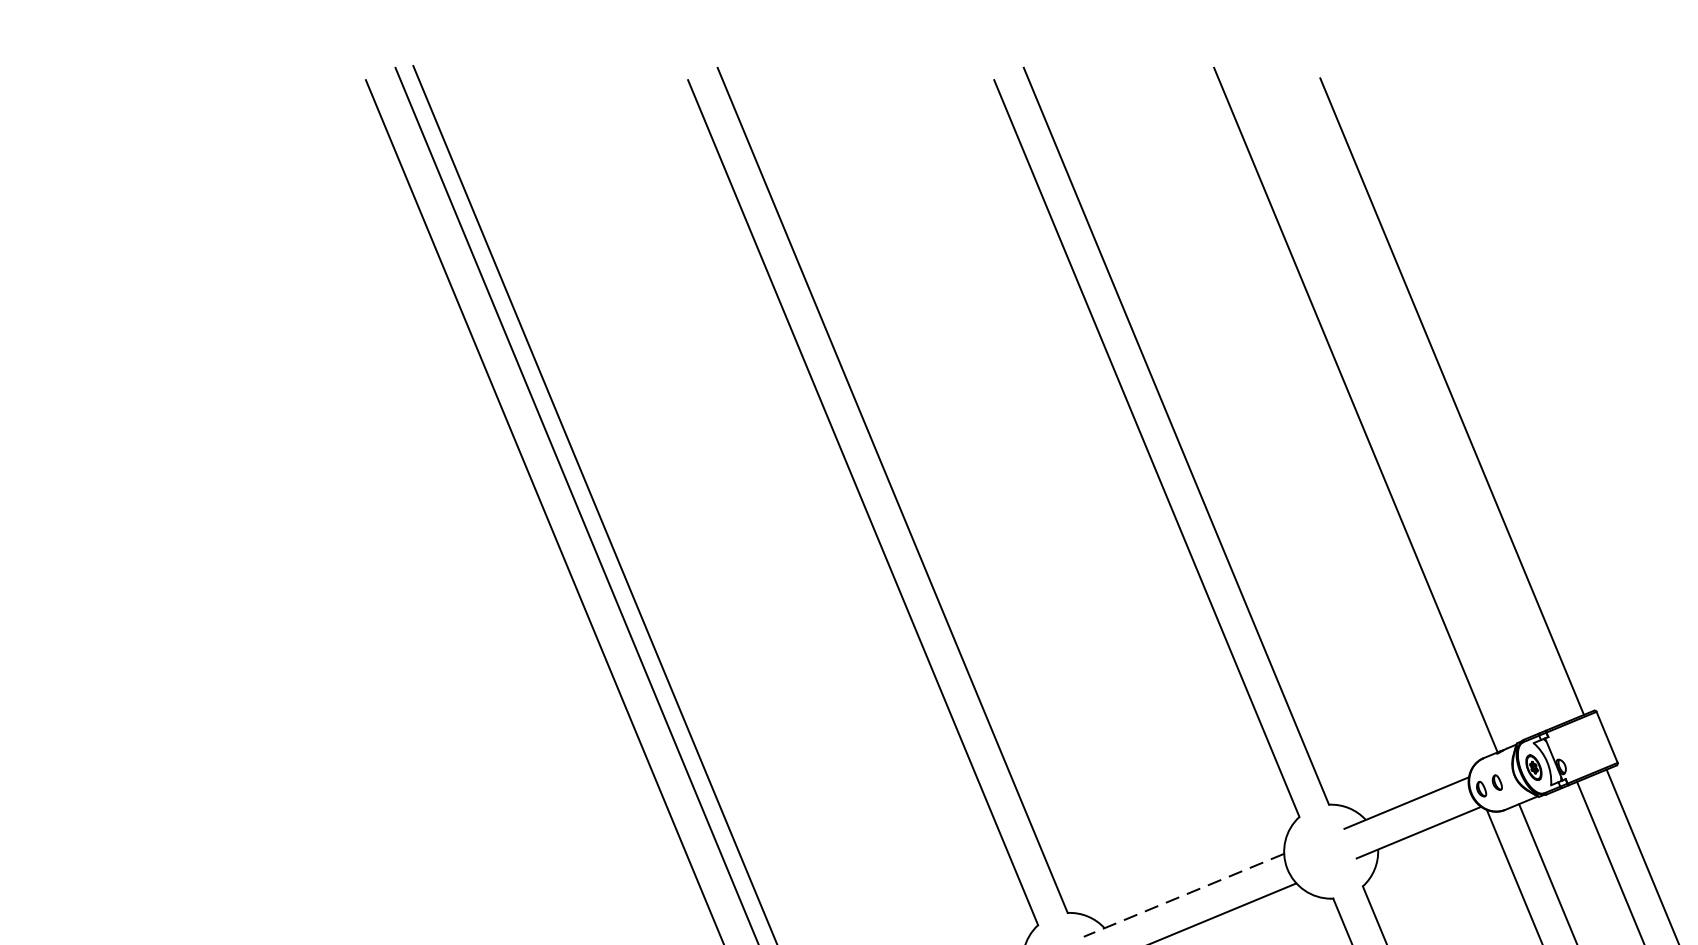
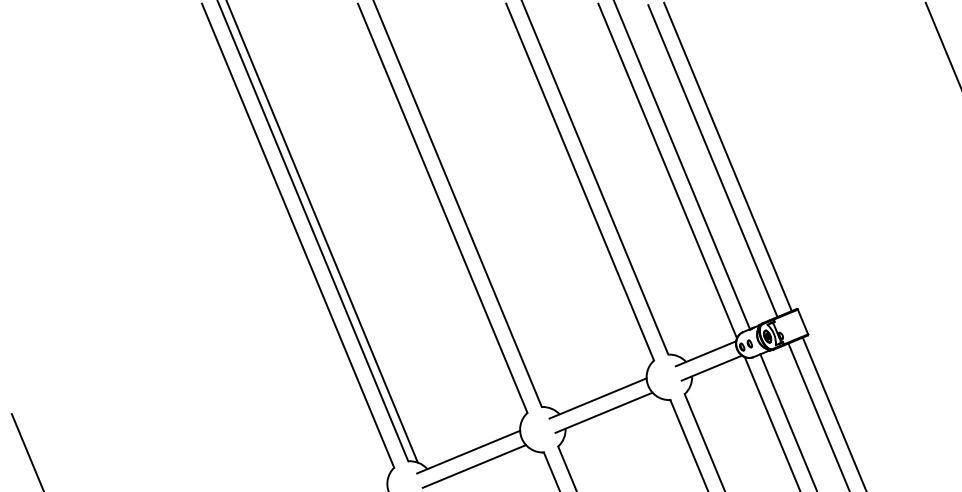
line: (1420, 405) -> (712, 161), added
line: (1327, 424) -> (667, 170), added
line: (1184, 895) -> (598, 398), dashed -> solid

